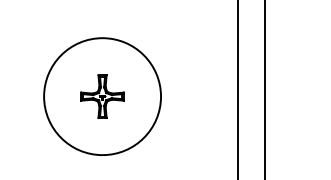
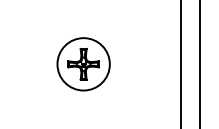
circle: (102, 96) -> (83, 64), size x0.62

